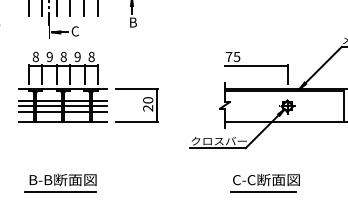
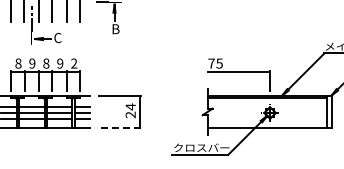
text: (91, 57) -> (74, 64), 8 -> 2
text: (148, 99) -> (131, 106), 20 -> 24
line: (137, 121) -> (120, 128), solid -> dashed

